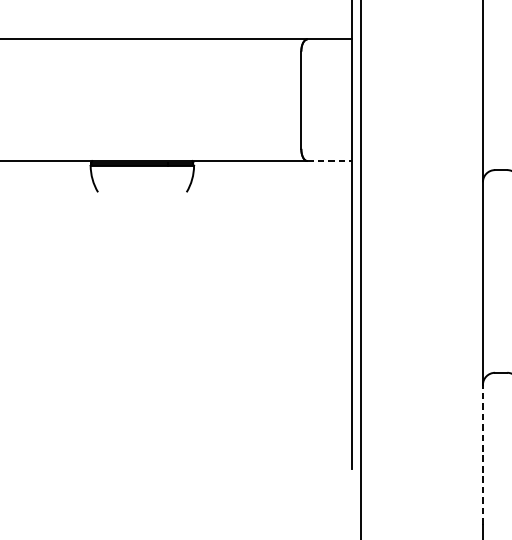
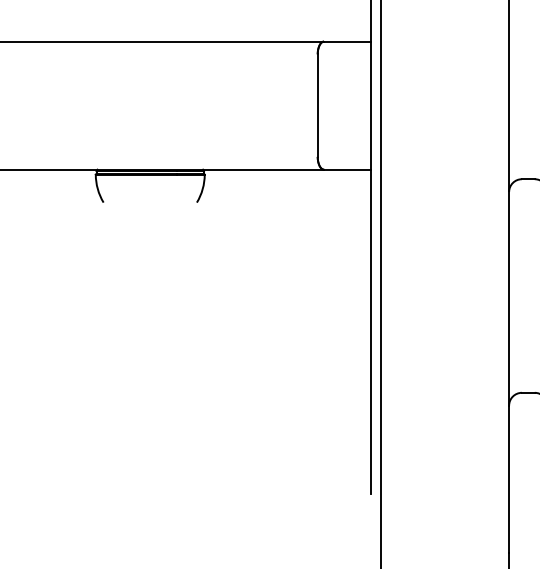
line: (329, 160) -> (347, 169), dashed -> solid
line: (483, 455) -> (509, 479), dashed -> solid

